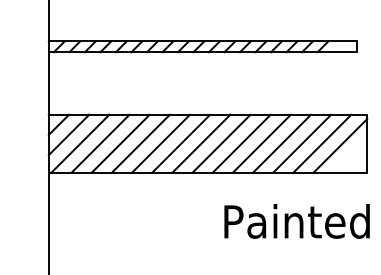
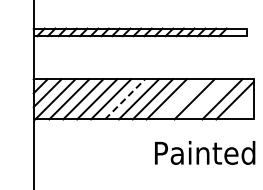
line: (181, 144) -> (125, 99), solid -> dashed
line: (261, 144) -> (180, 99), removed
line: (302, 144) -> (208, 99), removed

